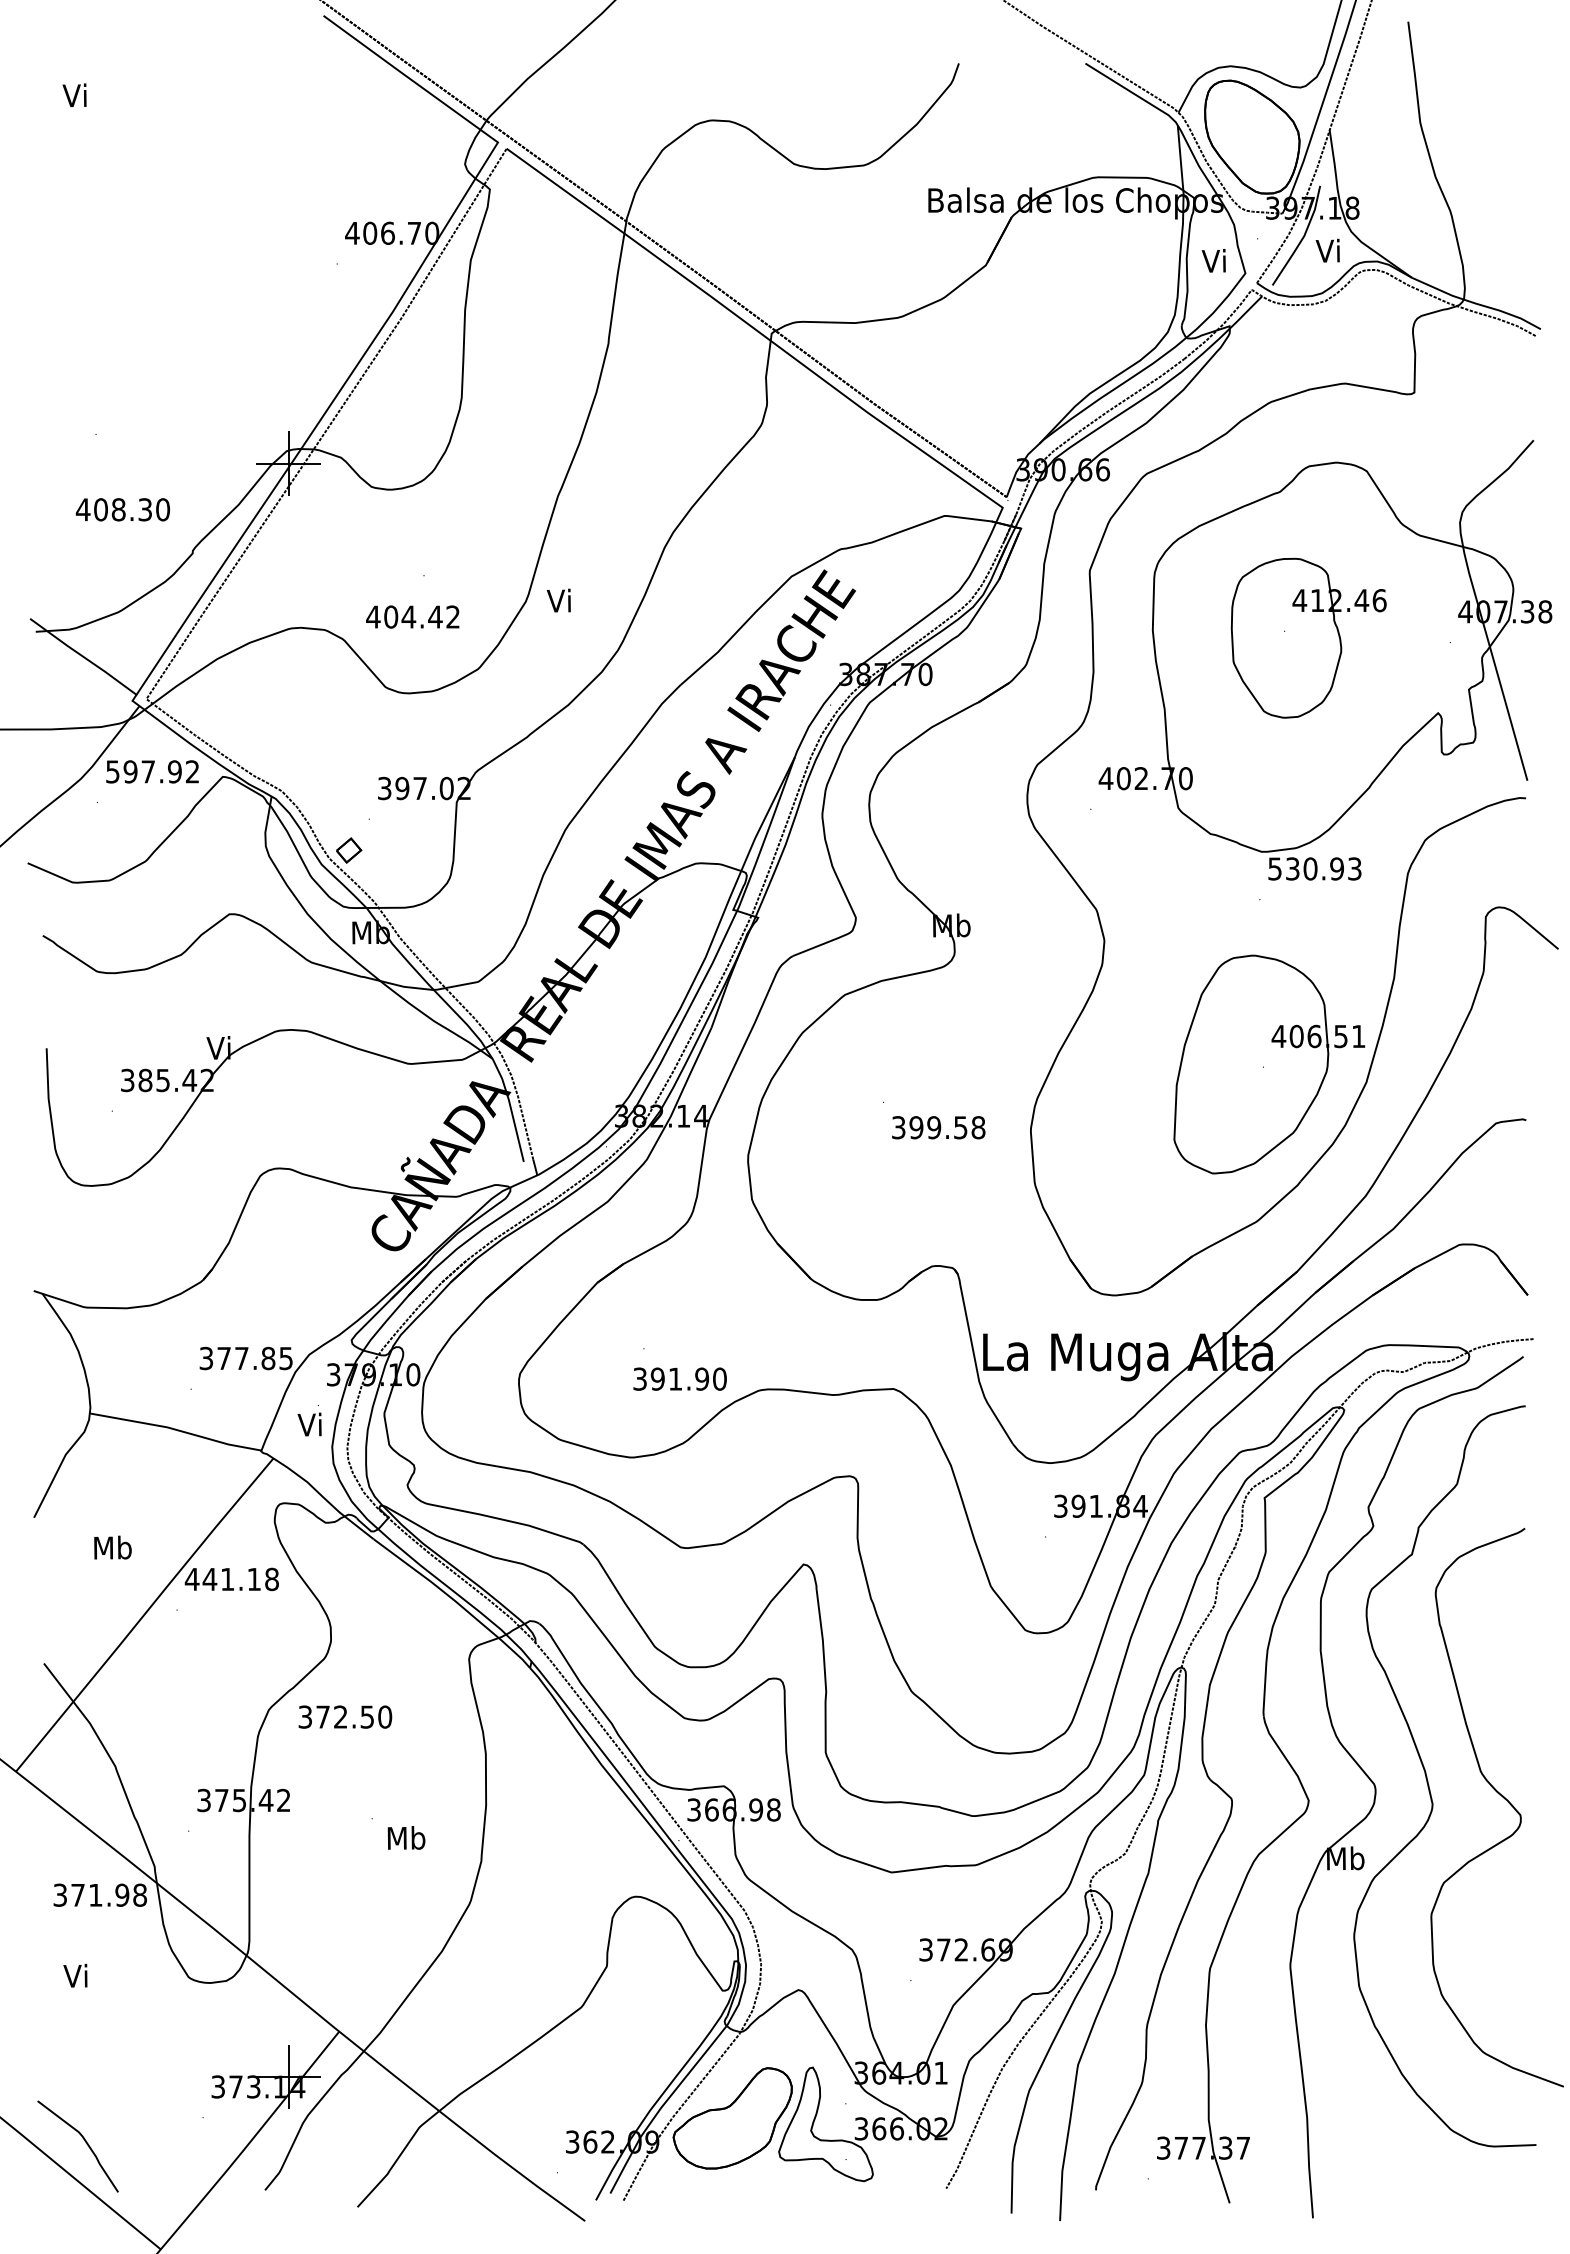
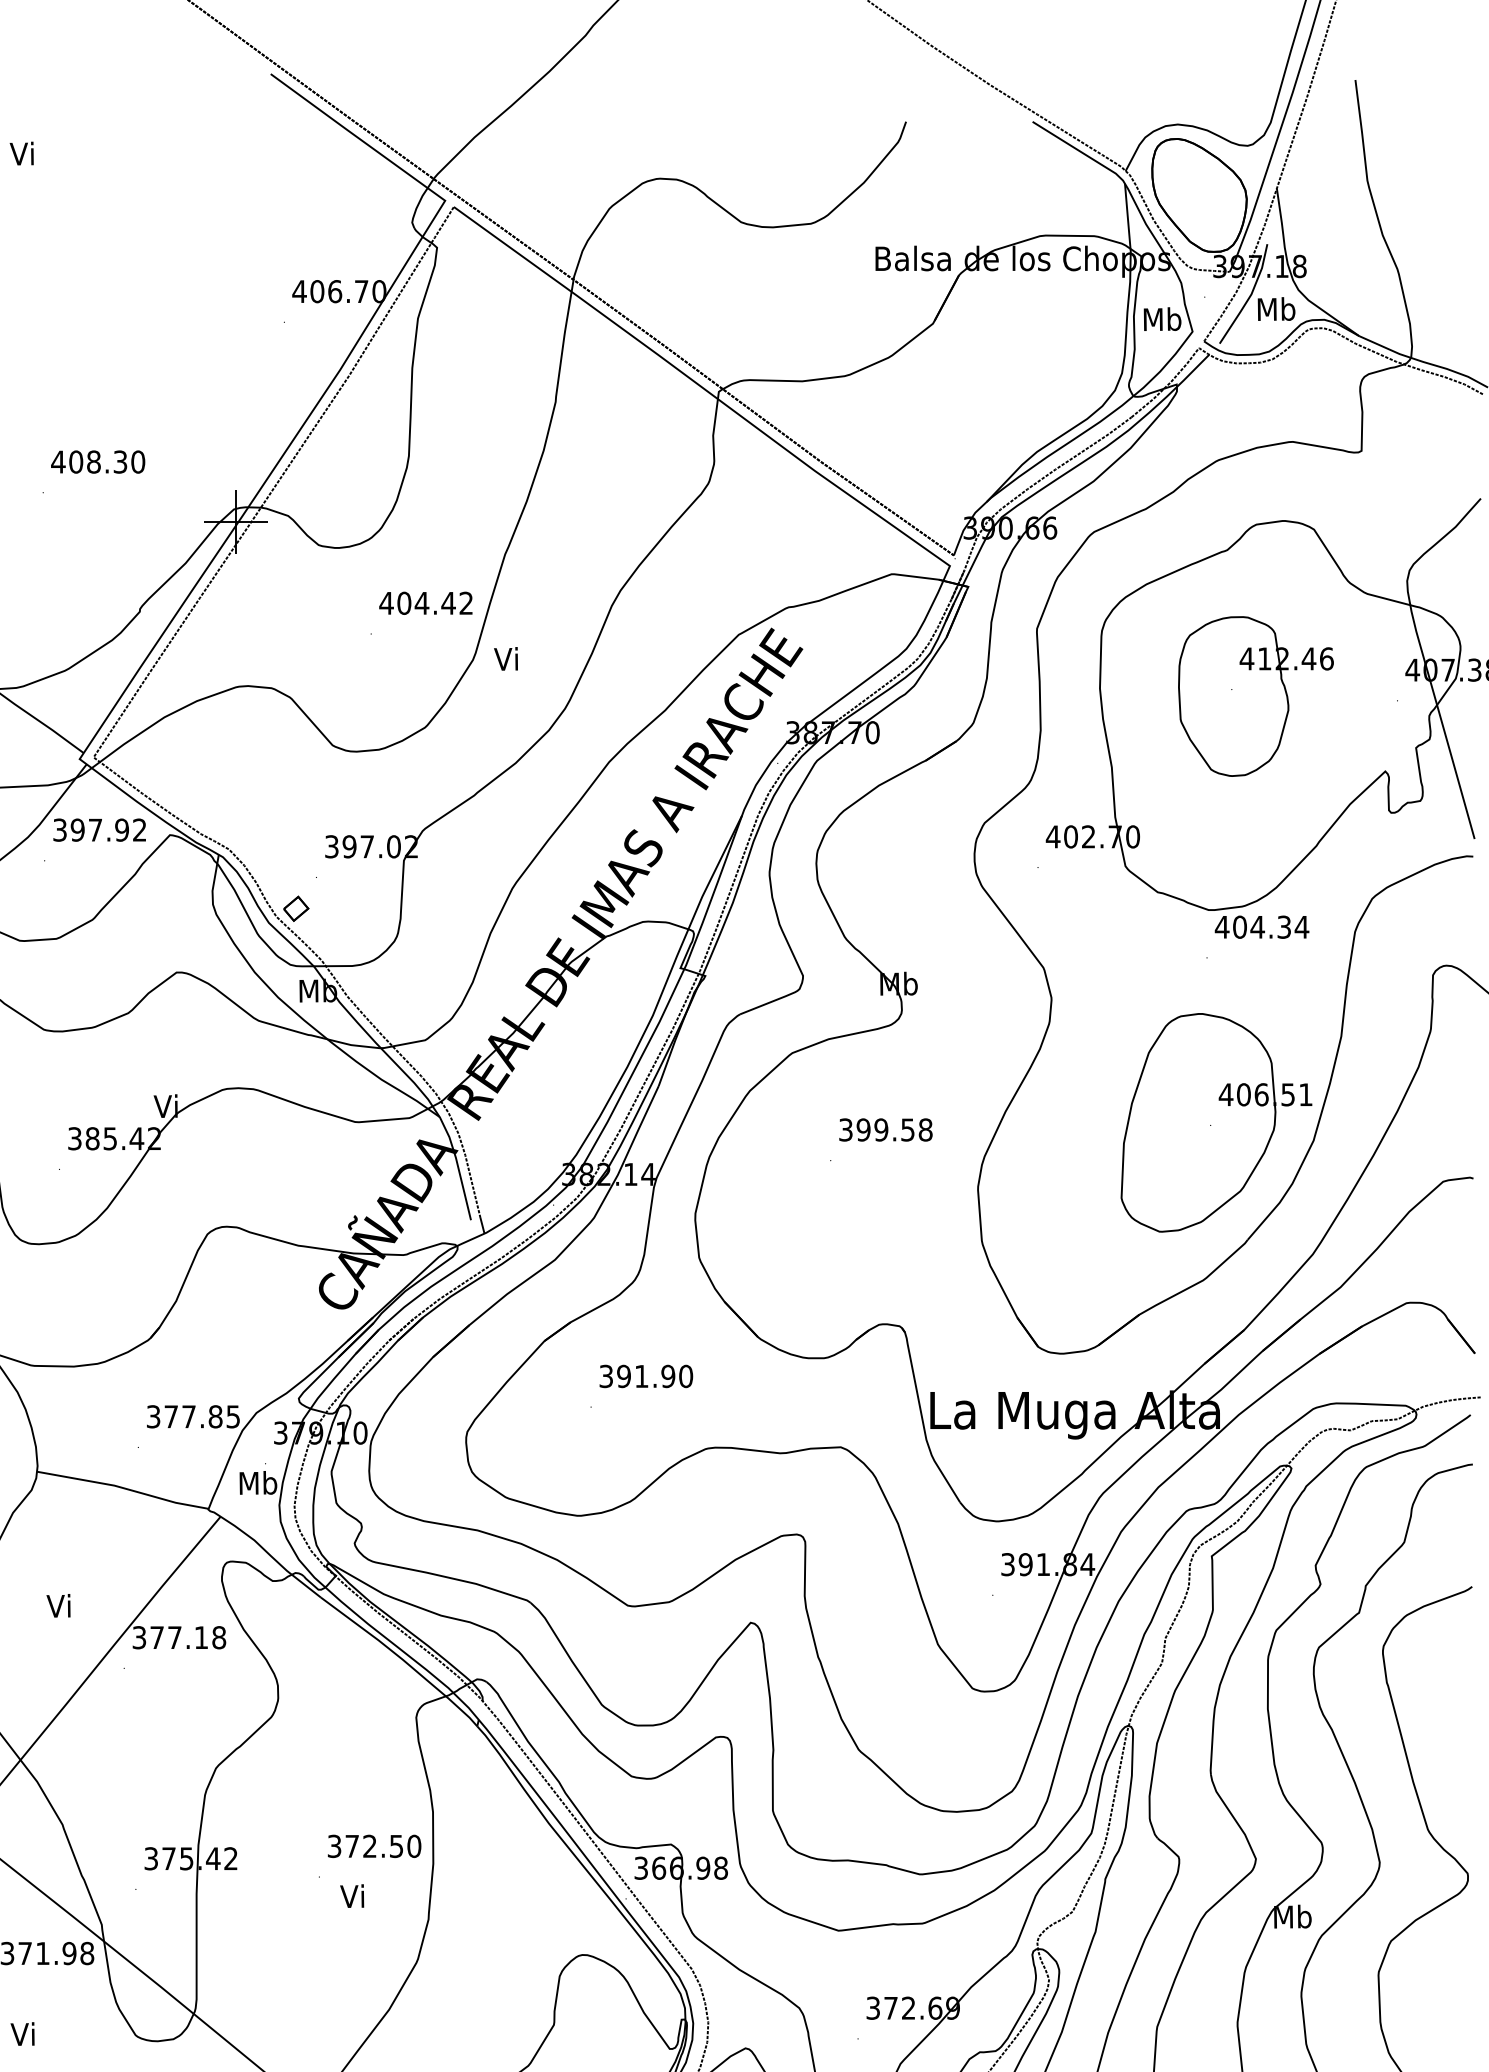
text: (1329, 250) -> (1276, 308), Vi -> Mb
text: (1215, 260) -> (1162, 318), Vi -> Mb
text: (122, 509) -> (97, 461), moved
text: (412, 616) -> (425, 602), moved
text: (112, 771) -> (59, 829), 597.92 -> 397.92
text: (1314, 868) -> (1261, 926), 530.93 -> 404.34
text: (938, 1127) -> (885, 1129), moved
text: (679, 1378) -> (645, 1375), moved
text: (311, 1424) -> (258, 1482), Vi -> Mb
text: (112, 1547) -> (59, 1605), Mb -> Vi
text: (209, 1579) -> (156, 1637), 441.18 -> 377.18
text: (345, 1716) -> (374, 1845), moved
text: (406, 1837) -> (353, 1895), Mb -> Vi

